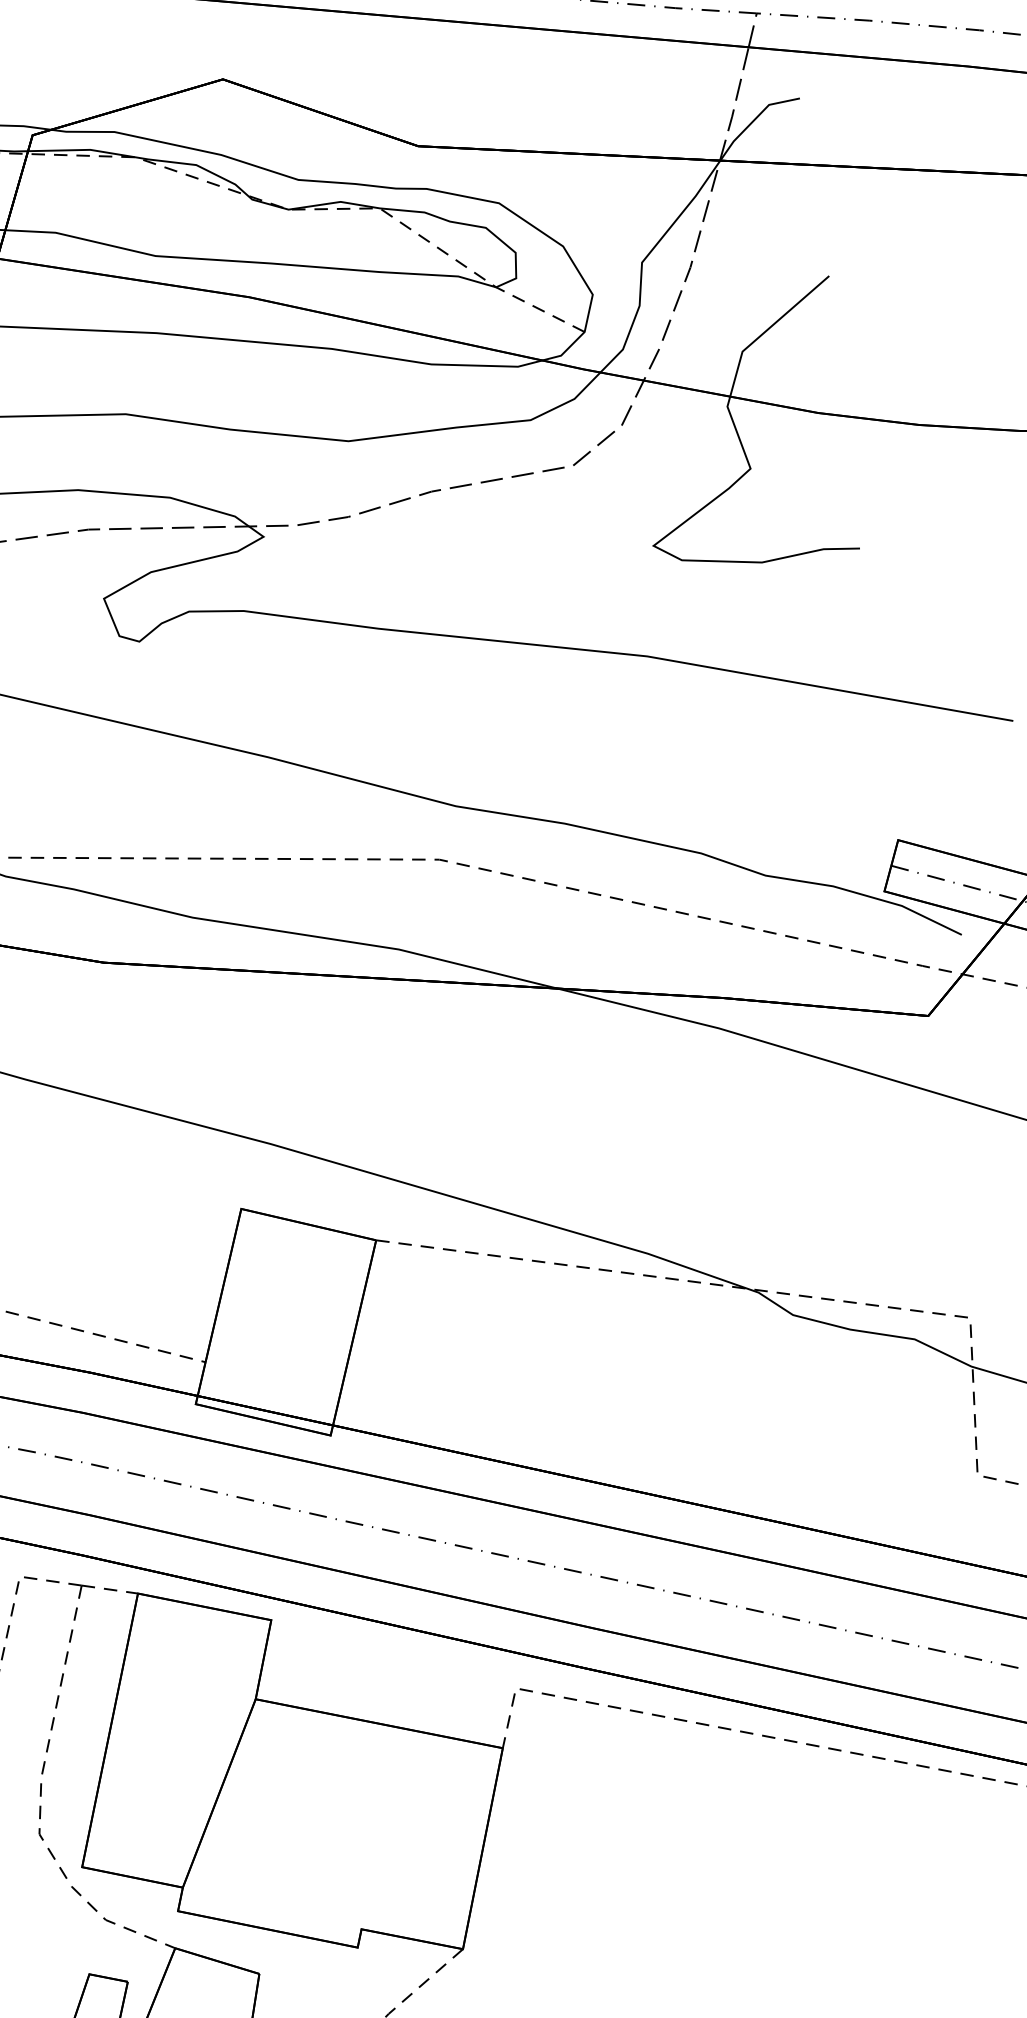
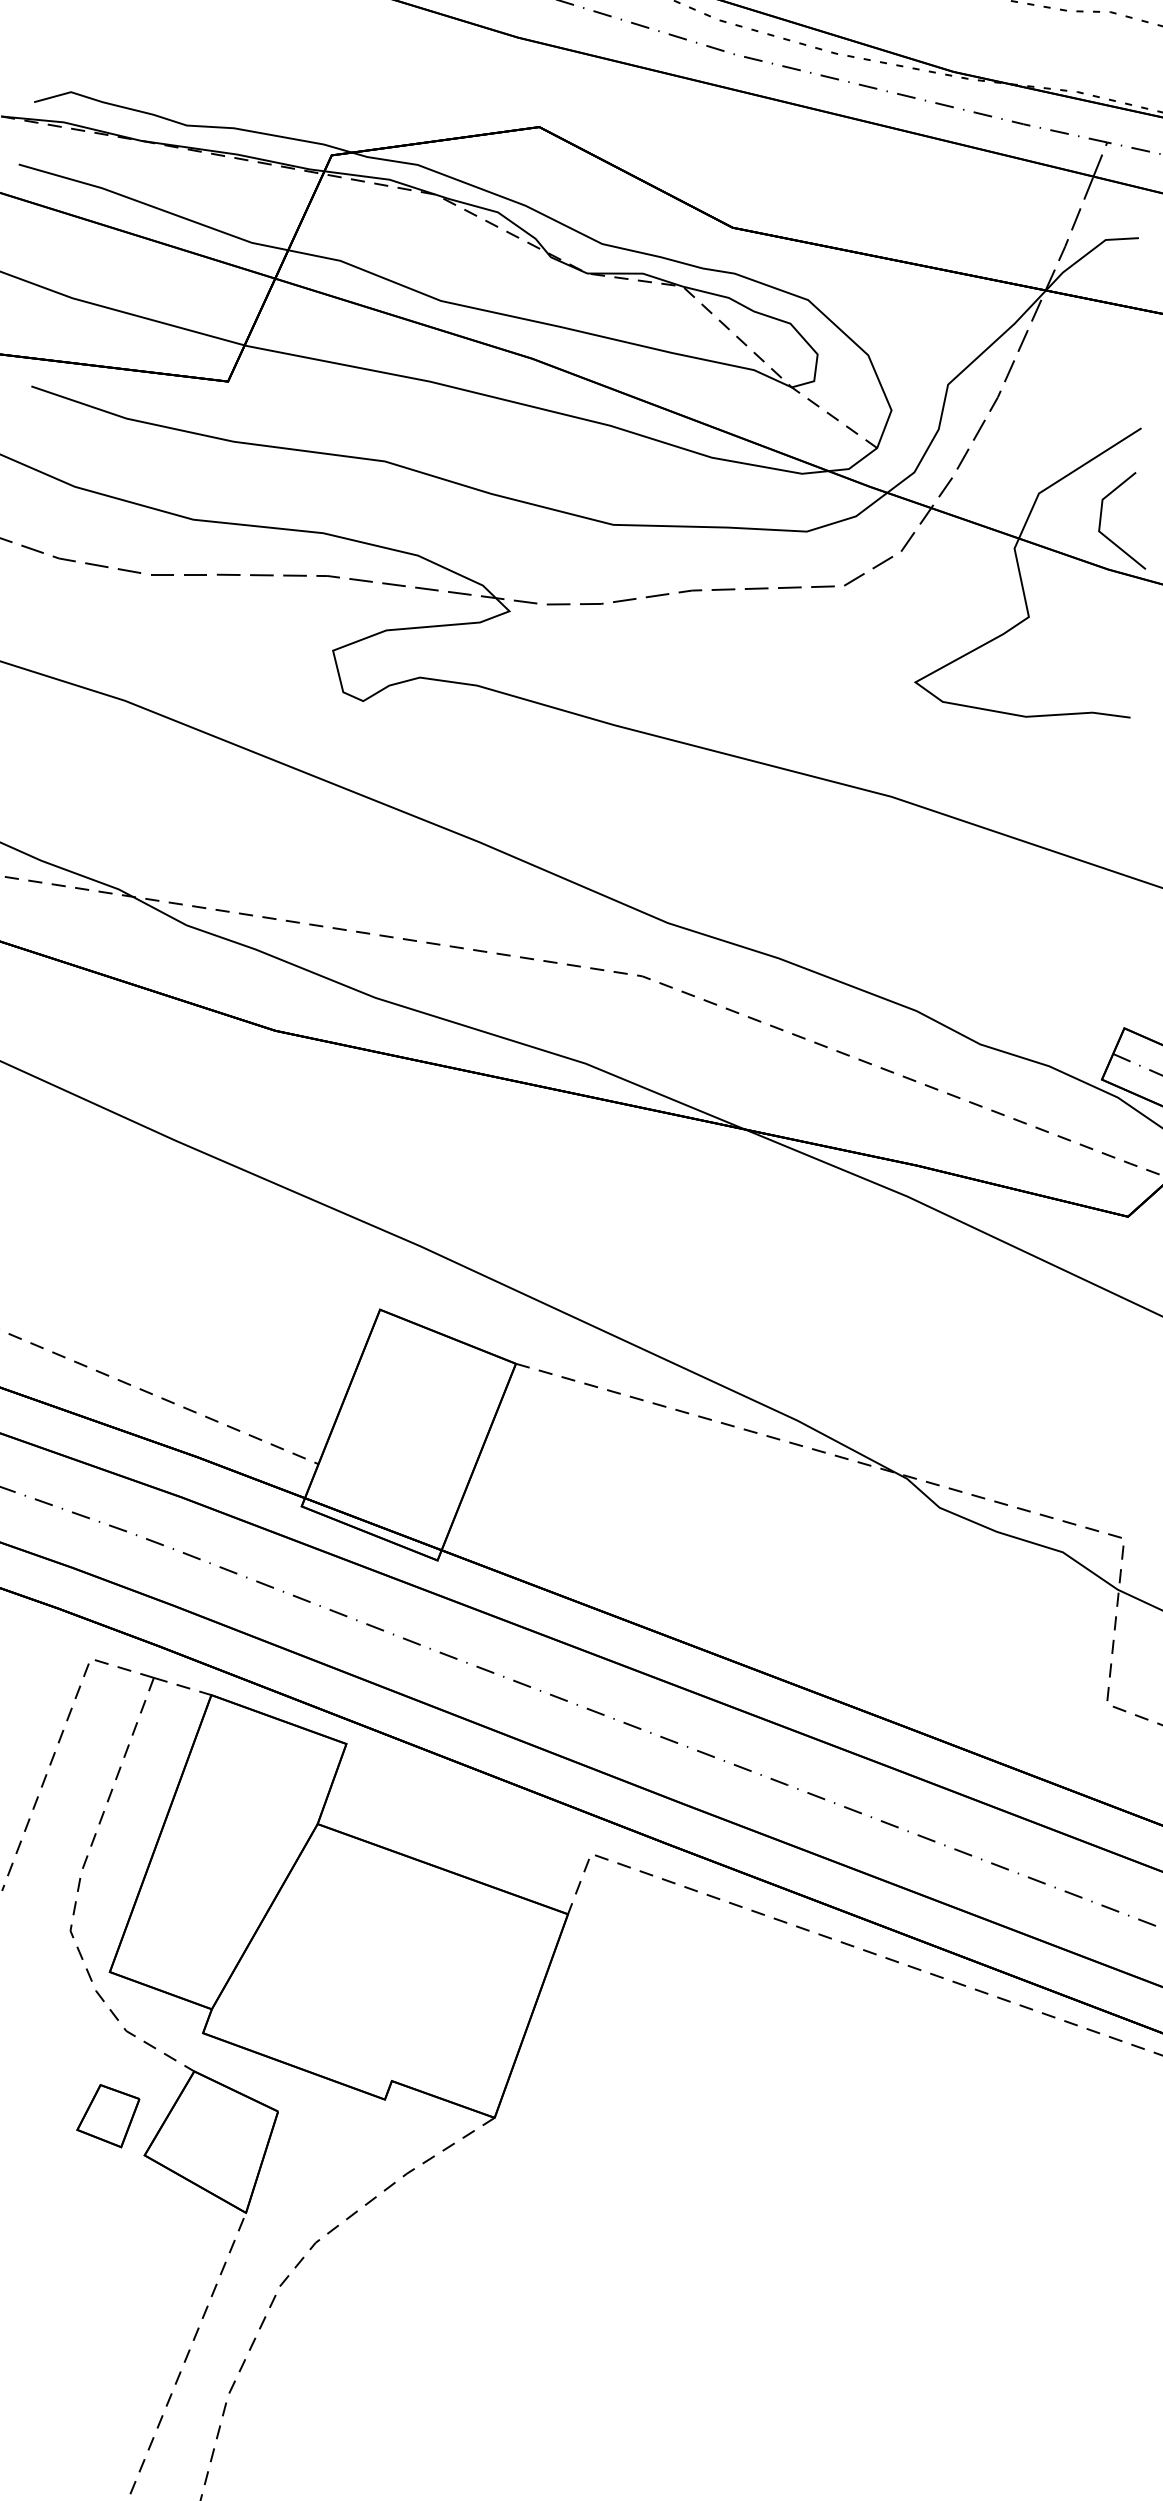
line: (804, 368) -> (1101, 520), added

